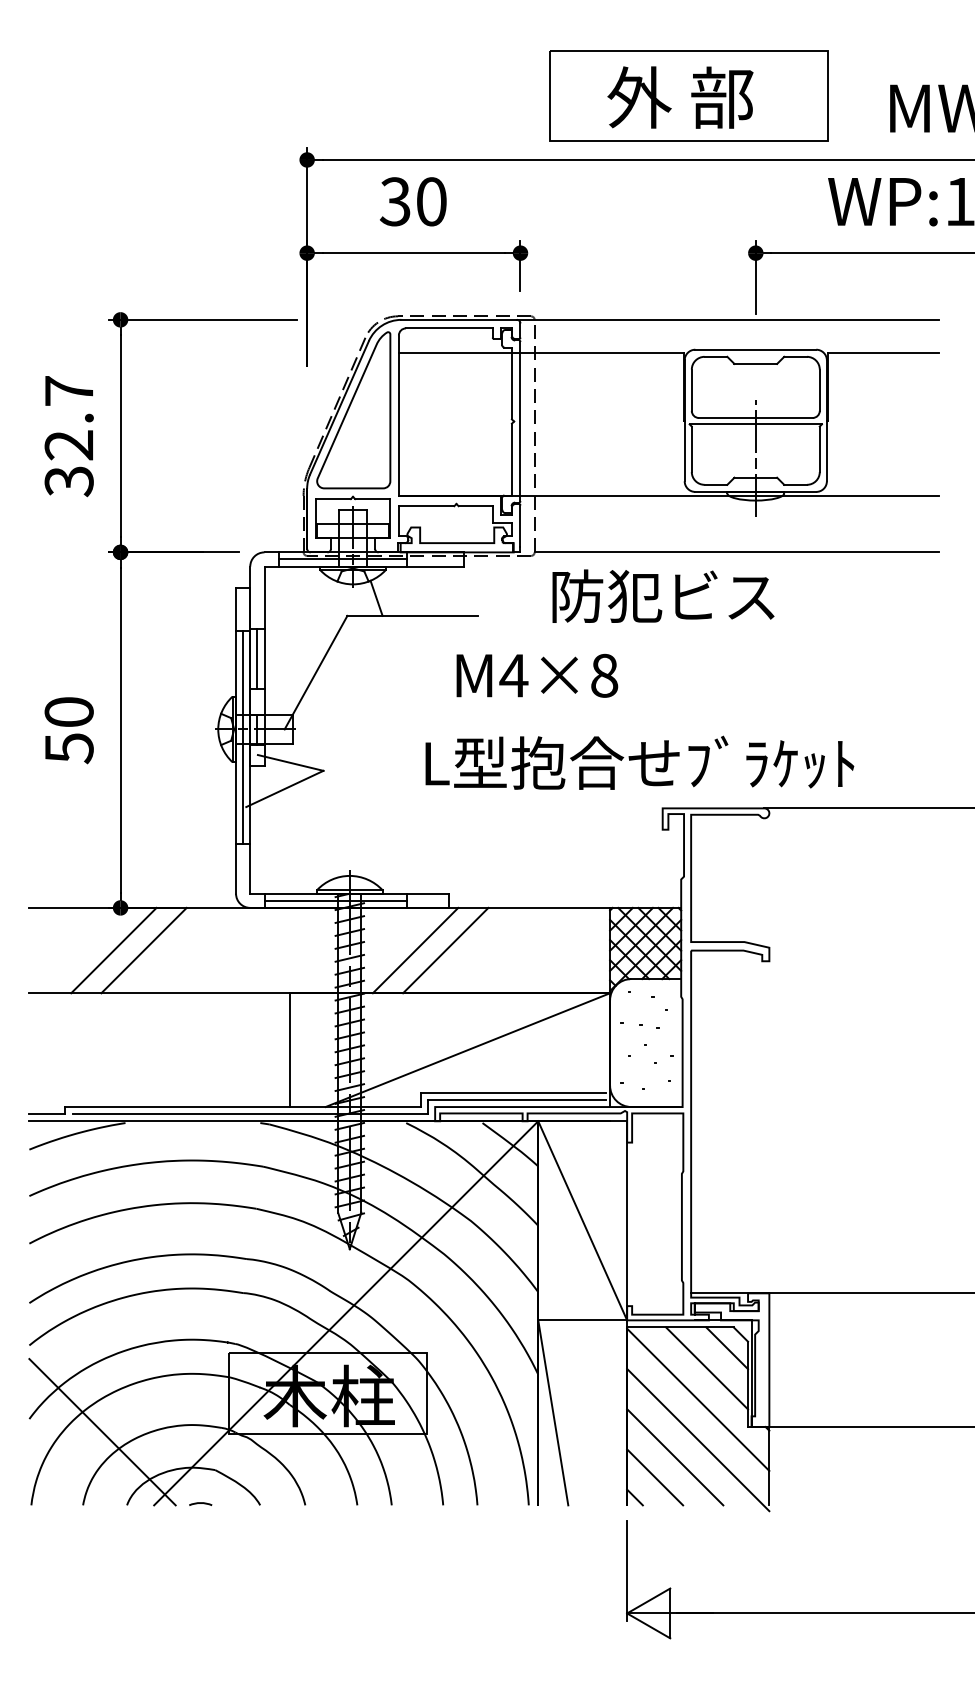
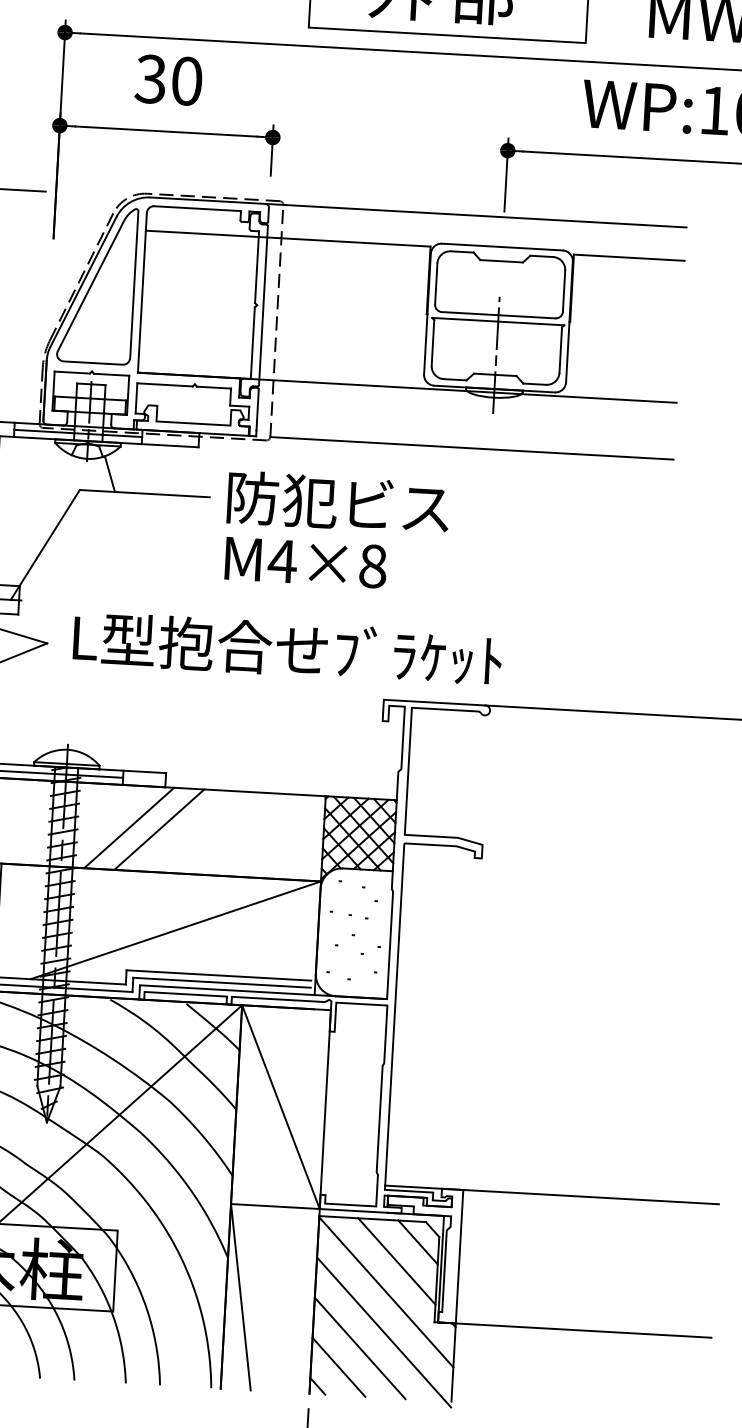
text: (663, 595) -> (338, 502), moved
text: (537, 675) -> (306, 562), moved
text: (639, 762) -> (287, 648), moved

